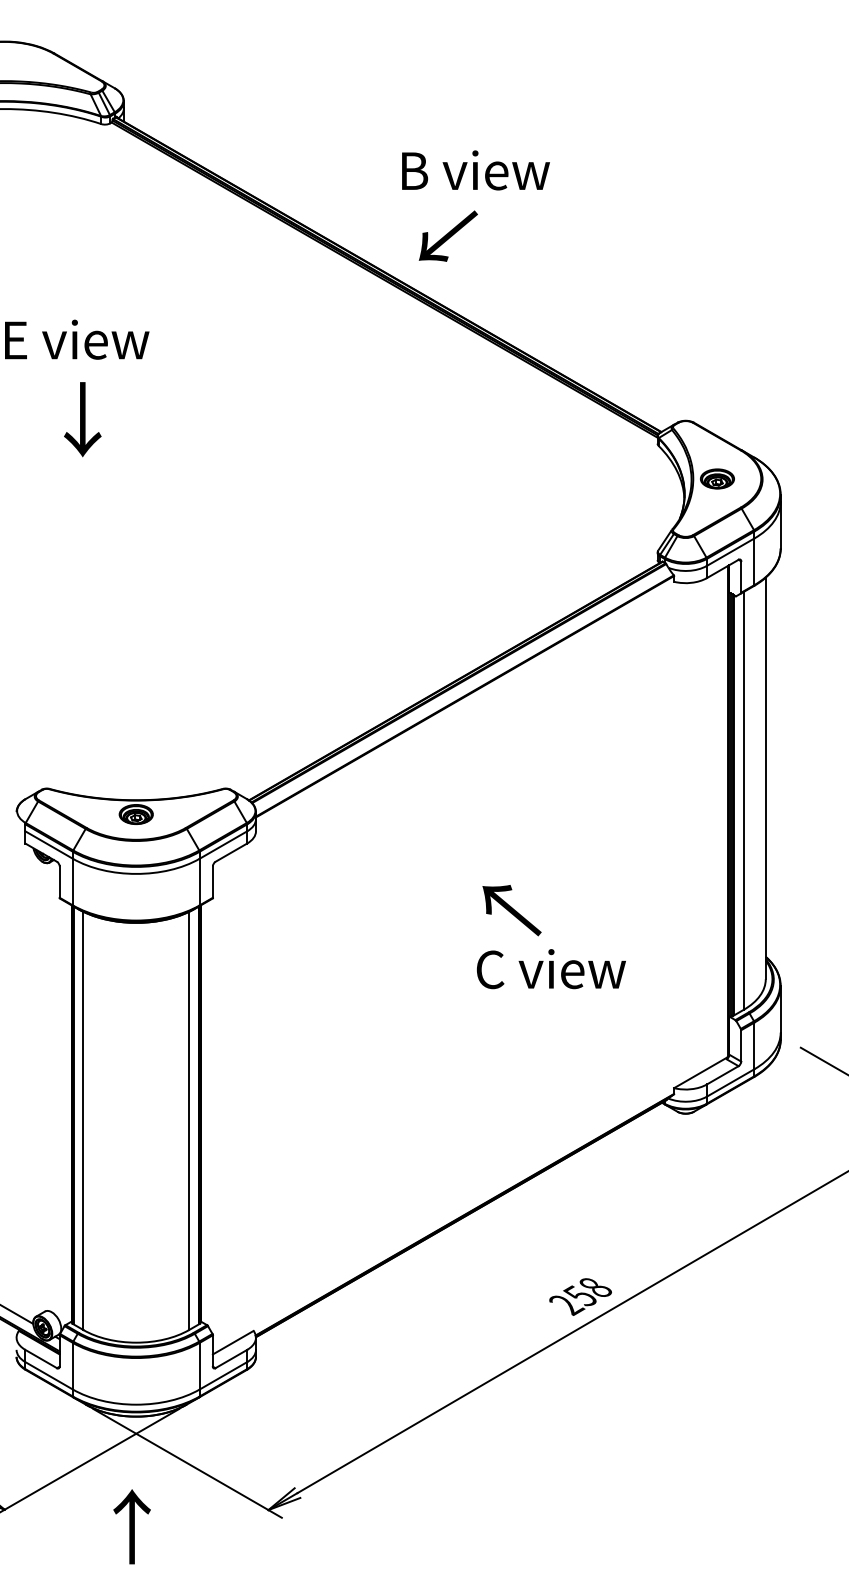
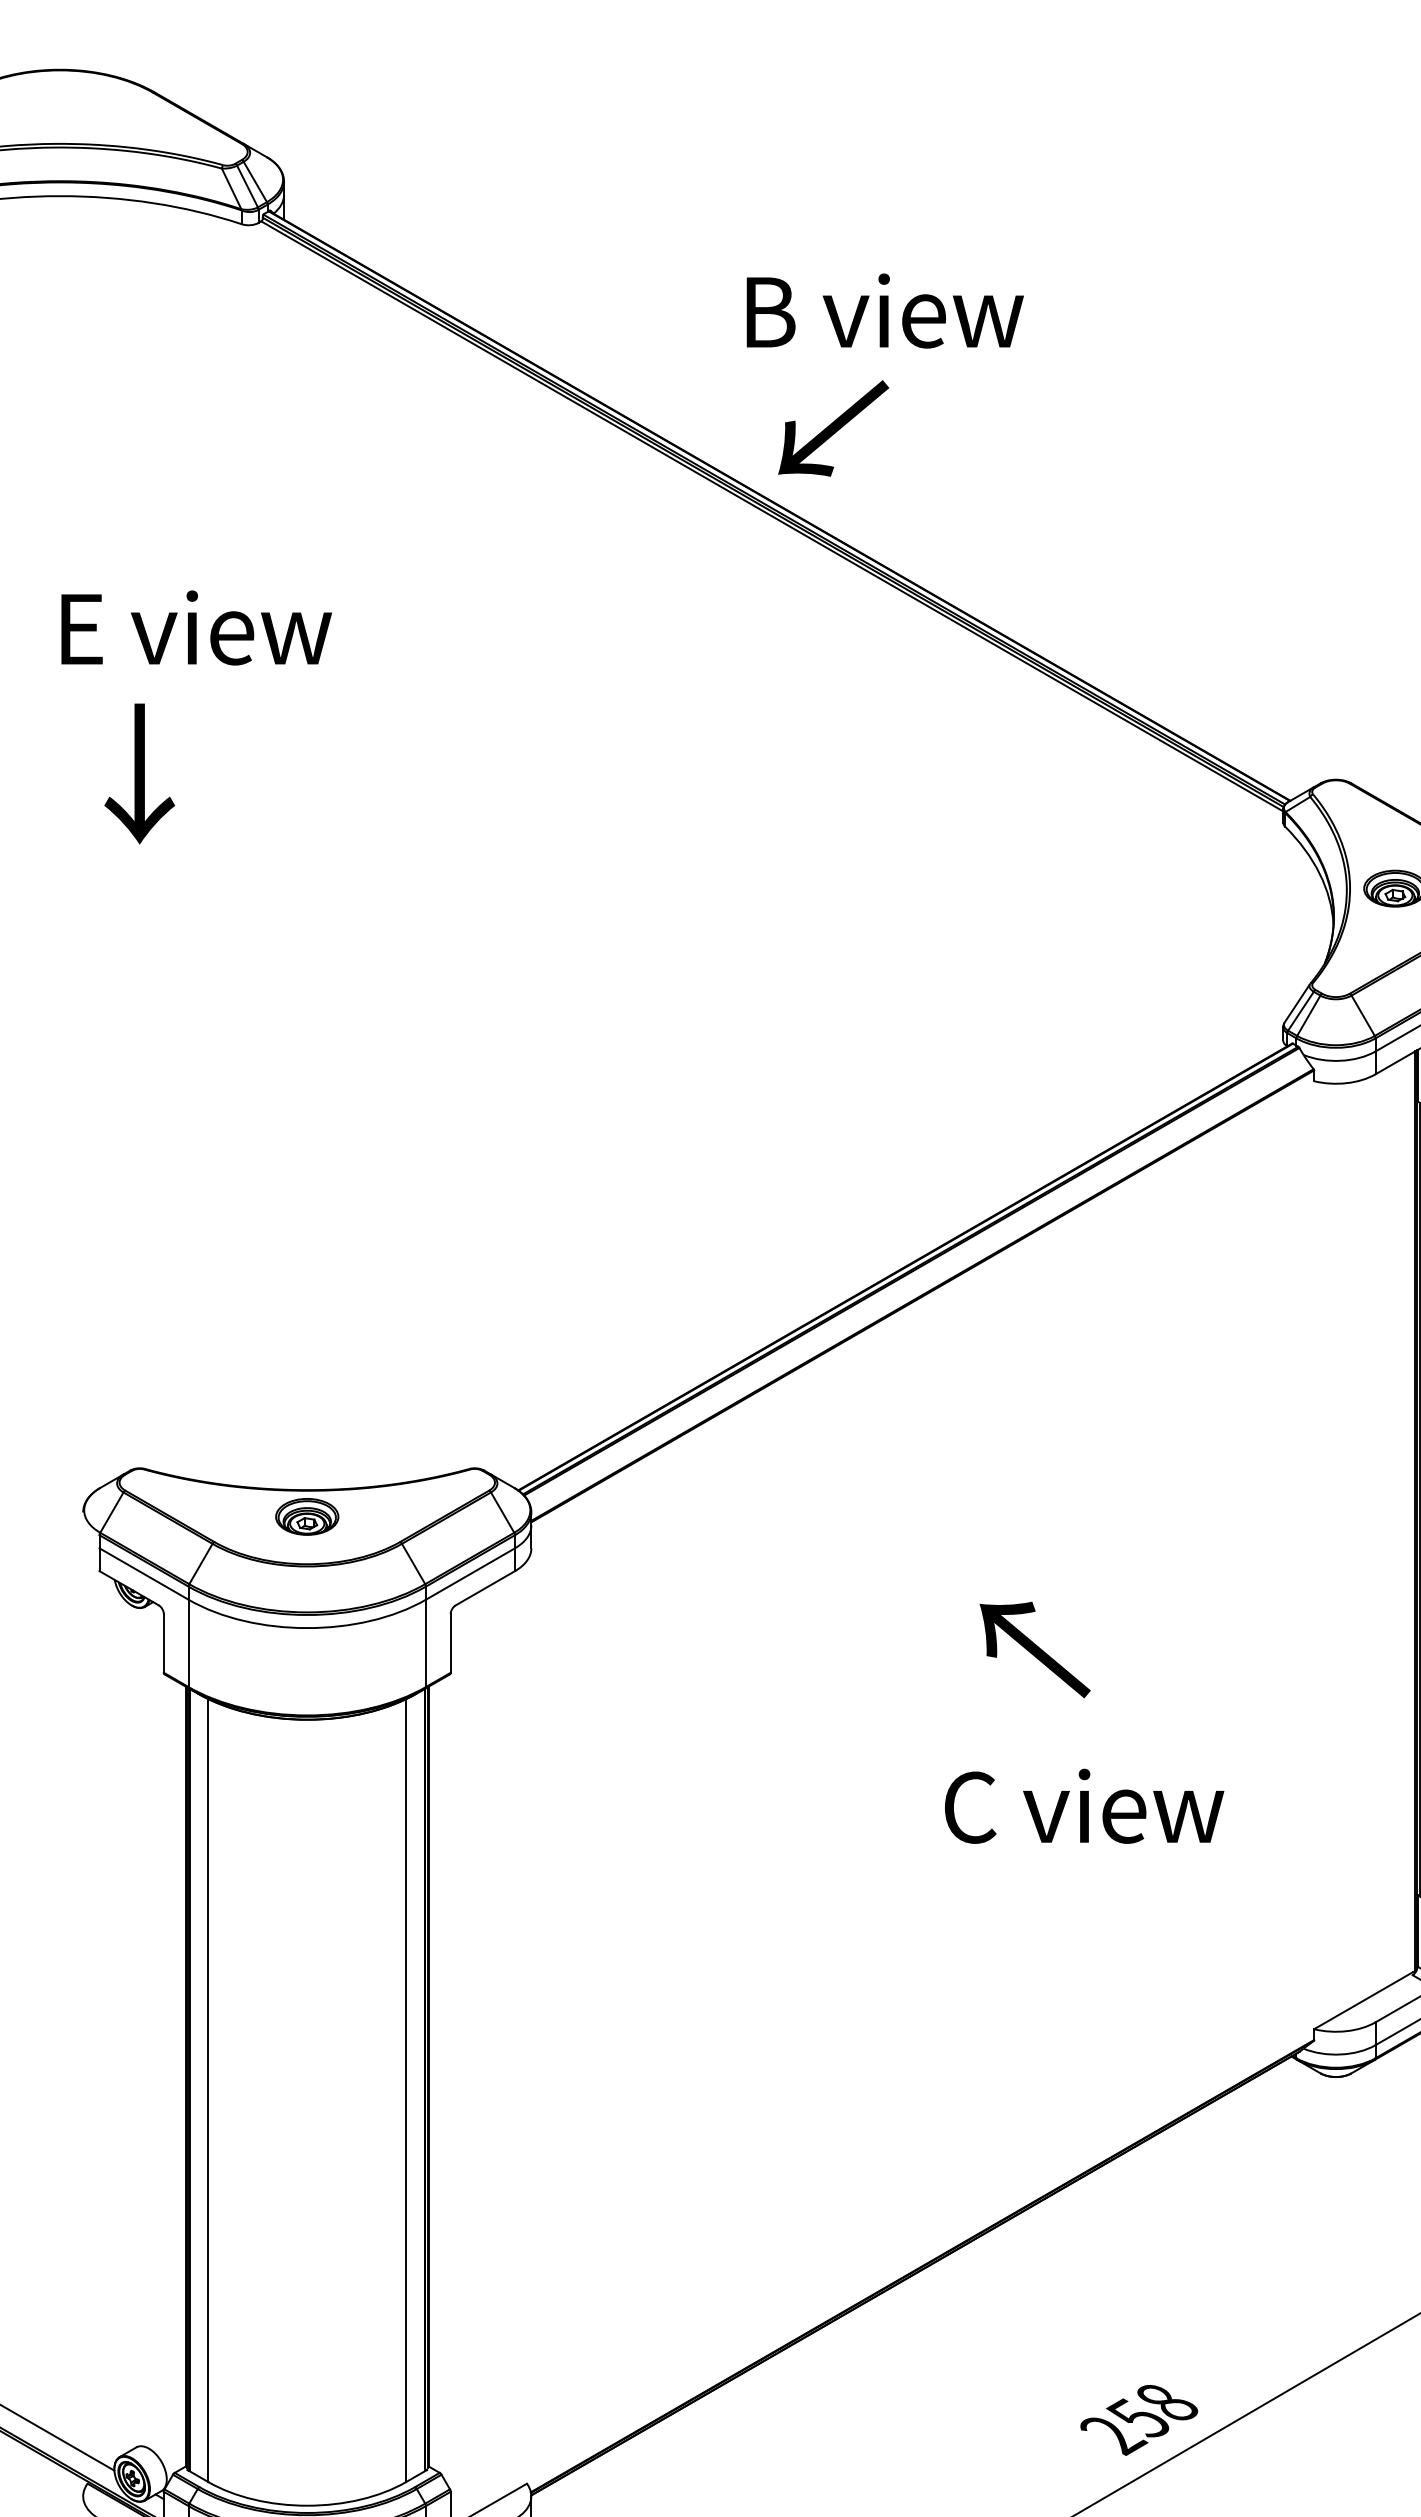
text: (475, 170) -> (884, 311), moved
text: (447, 235) -> (831, 427), moved
text: (82, 419) -> (139, 773), moved
text: (511, 910) -> (1034, 1649), moved

